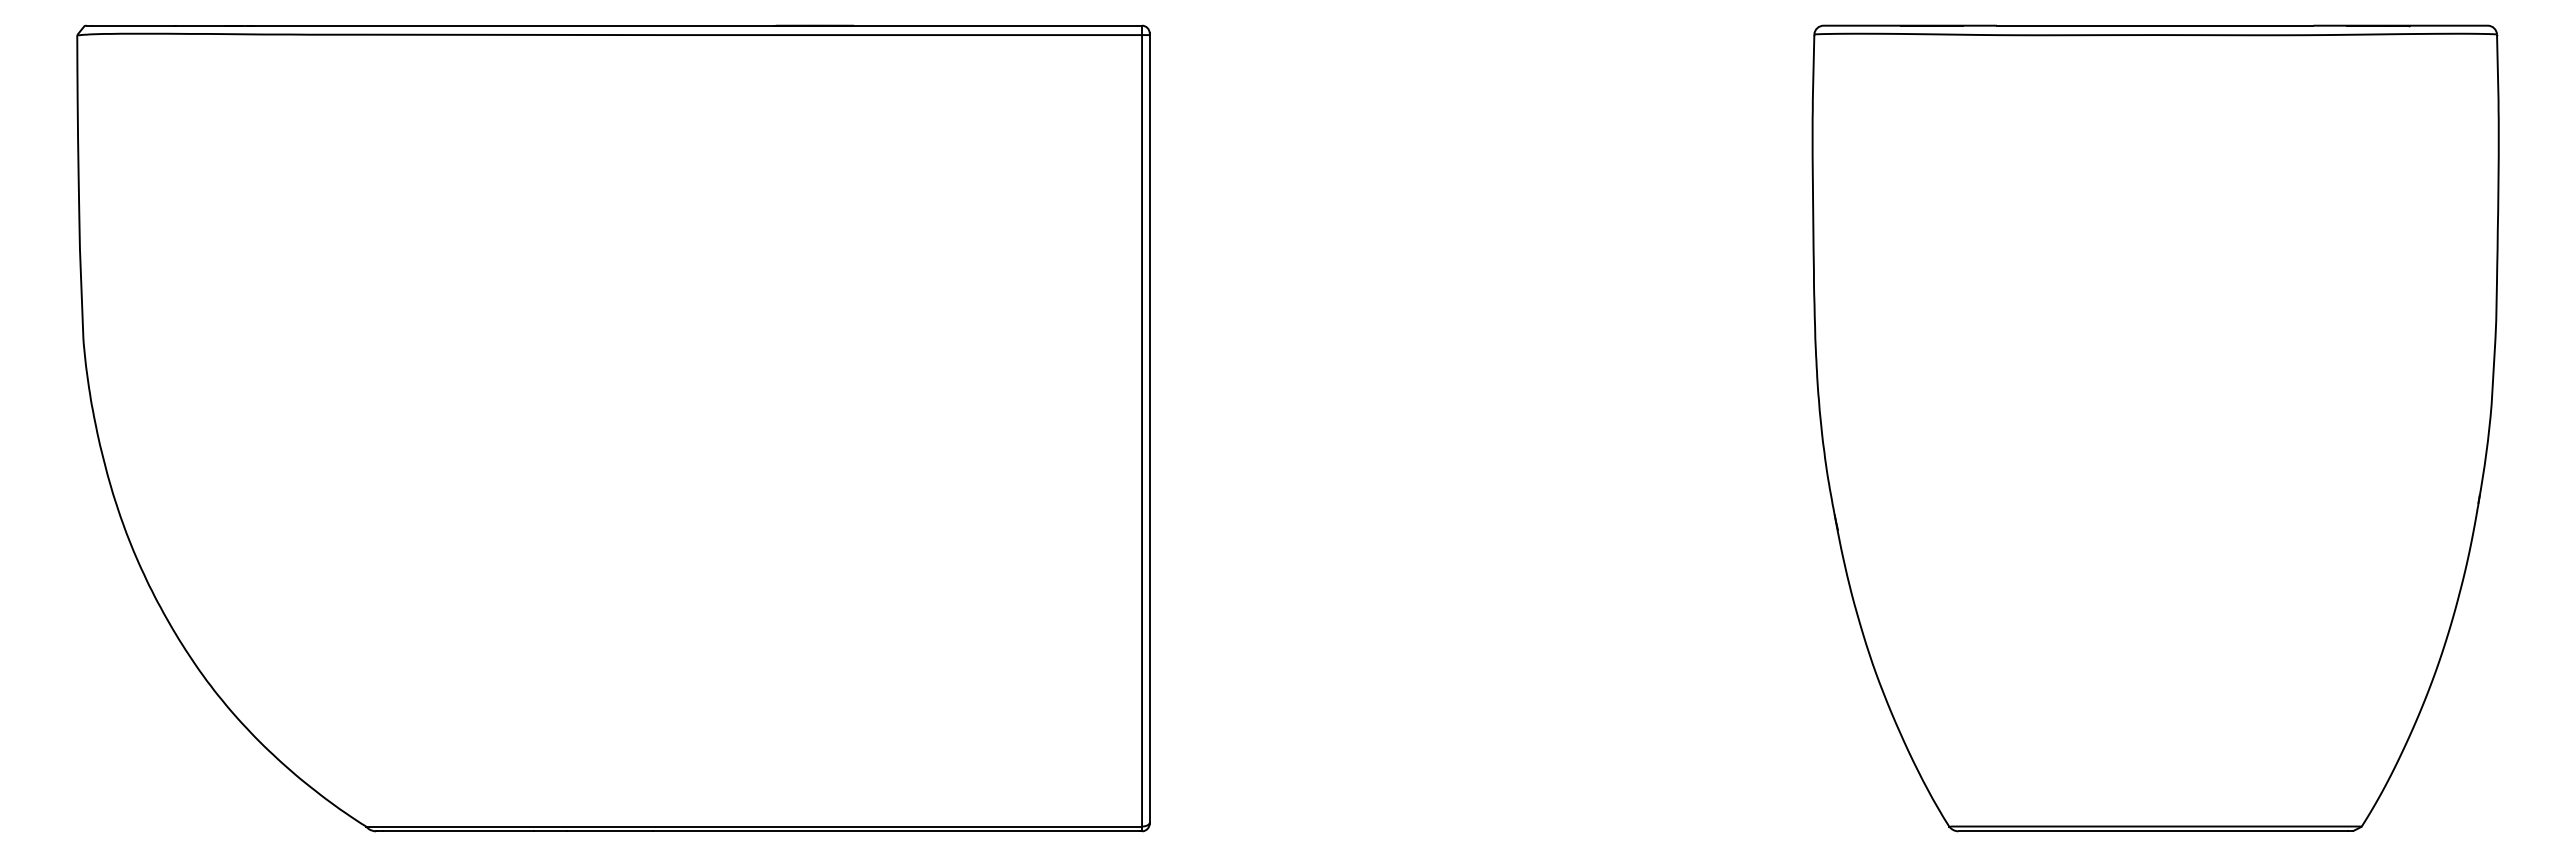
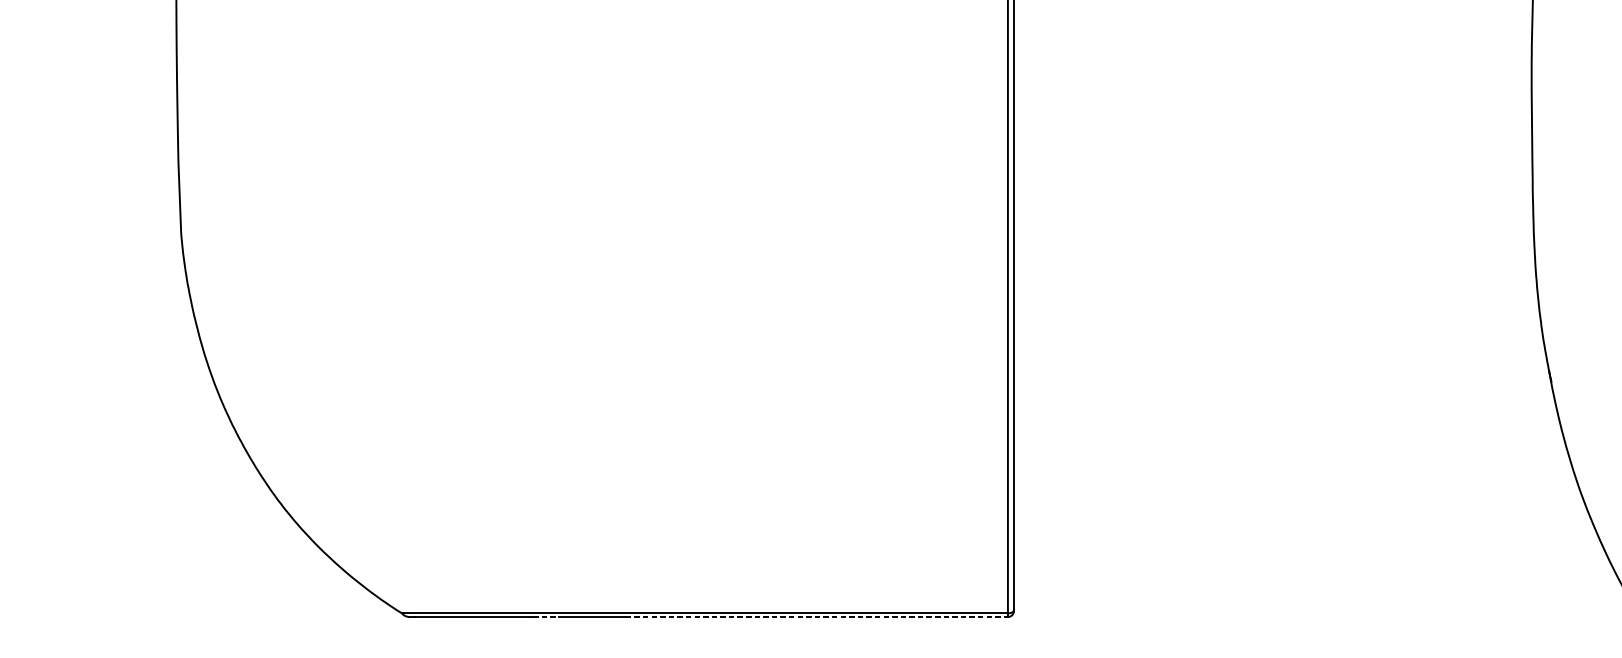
line: (550, 831) -> (545, 617), solid -> dashed
line: (896, 831) -> (816, 617), solid -> dashed

